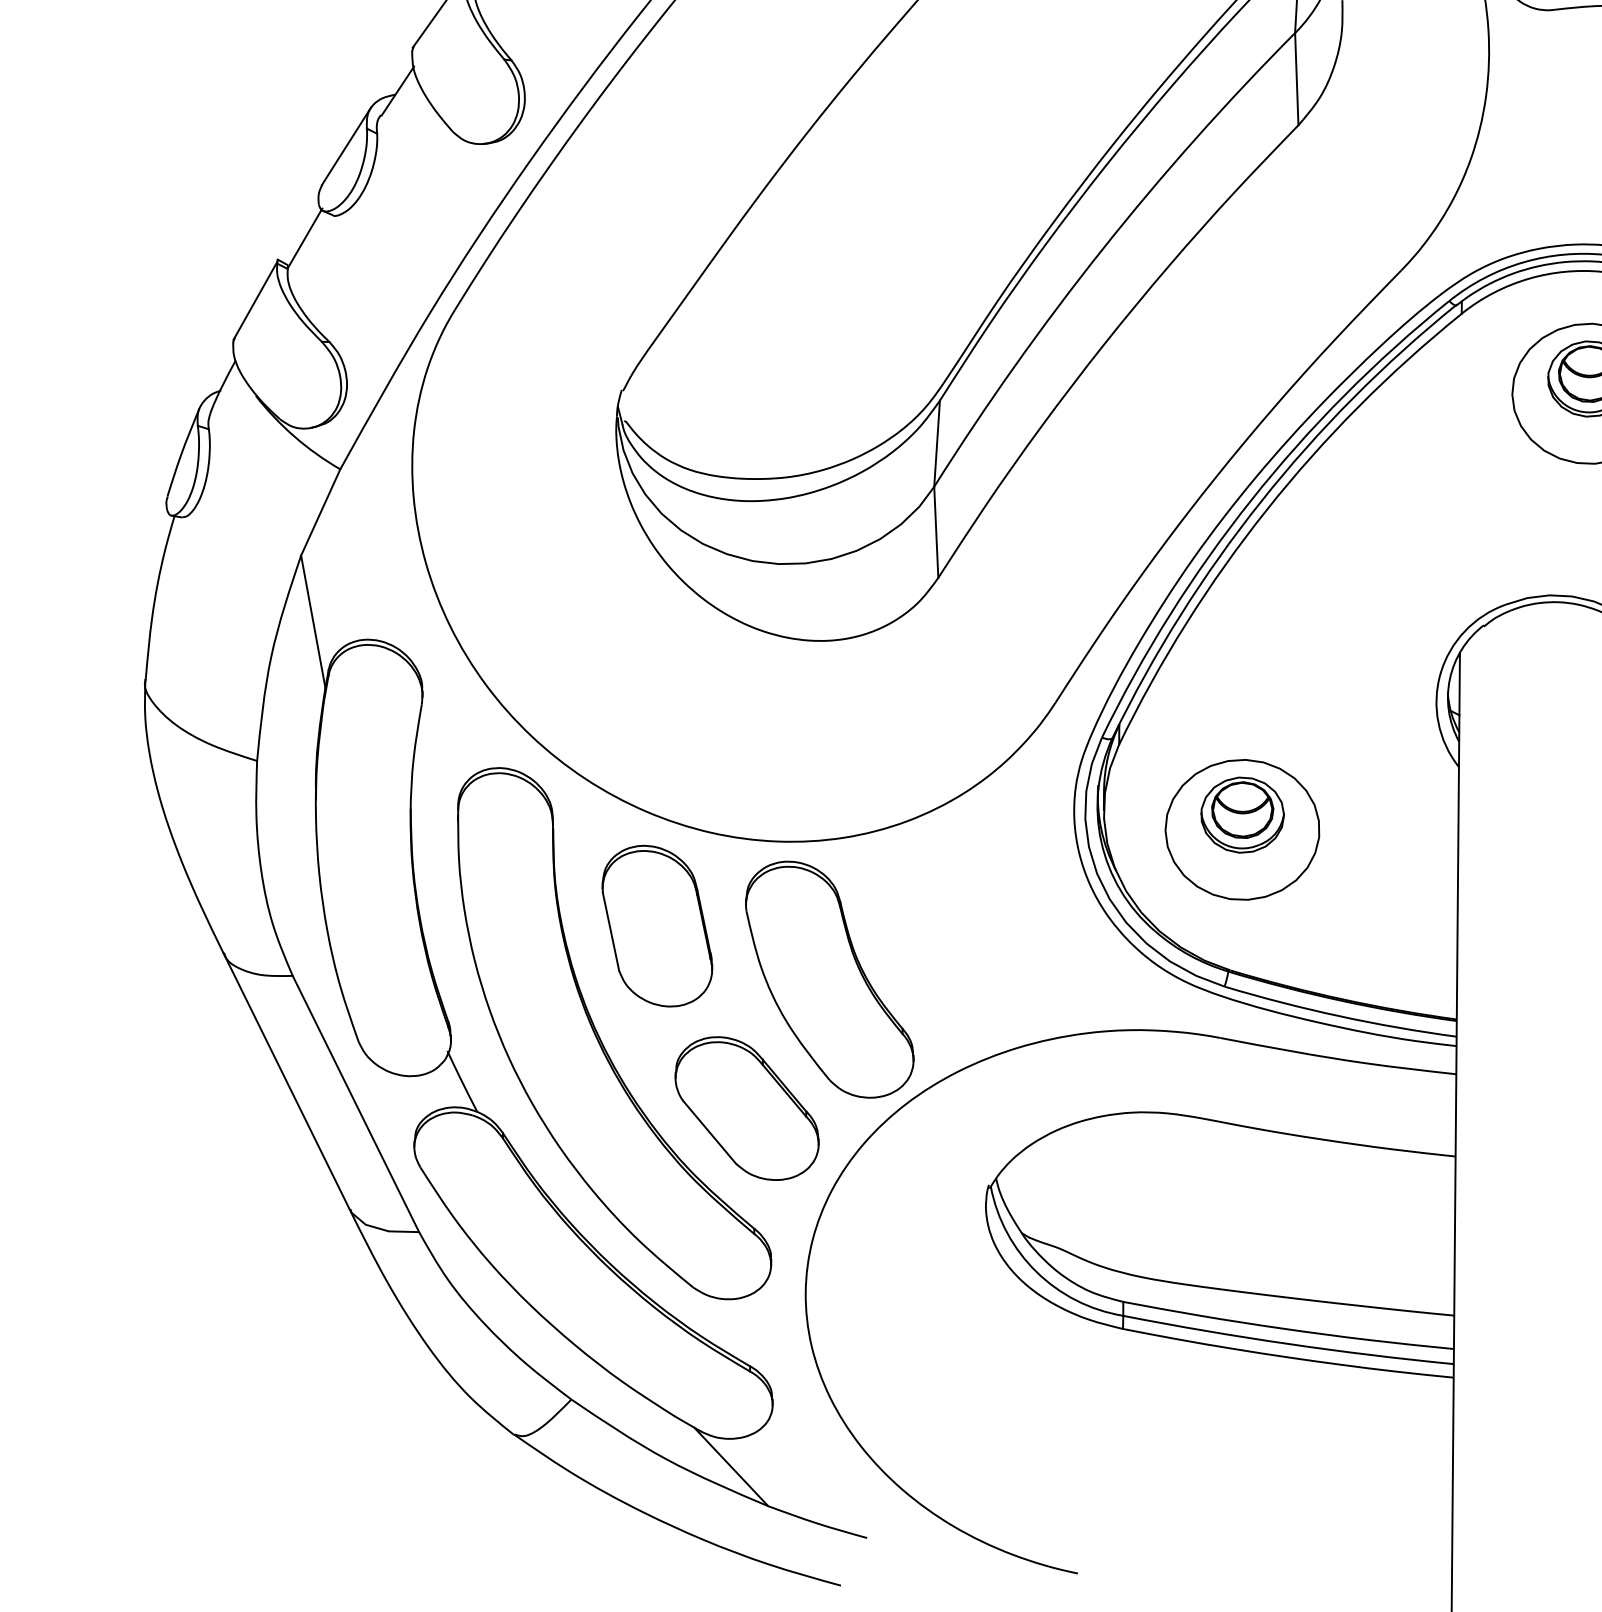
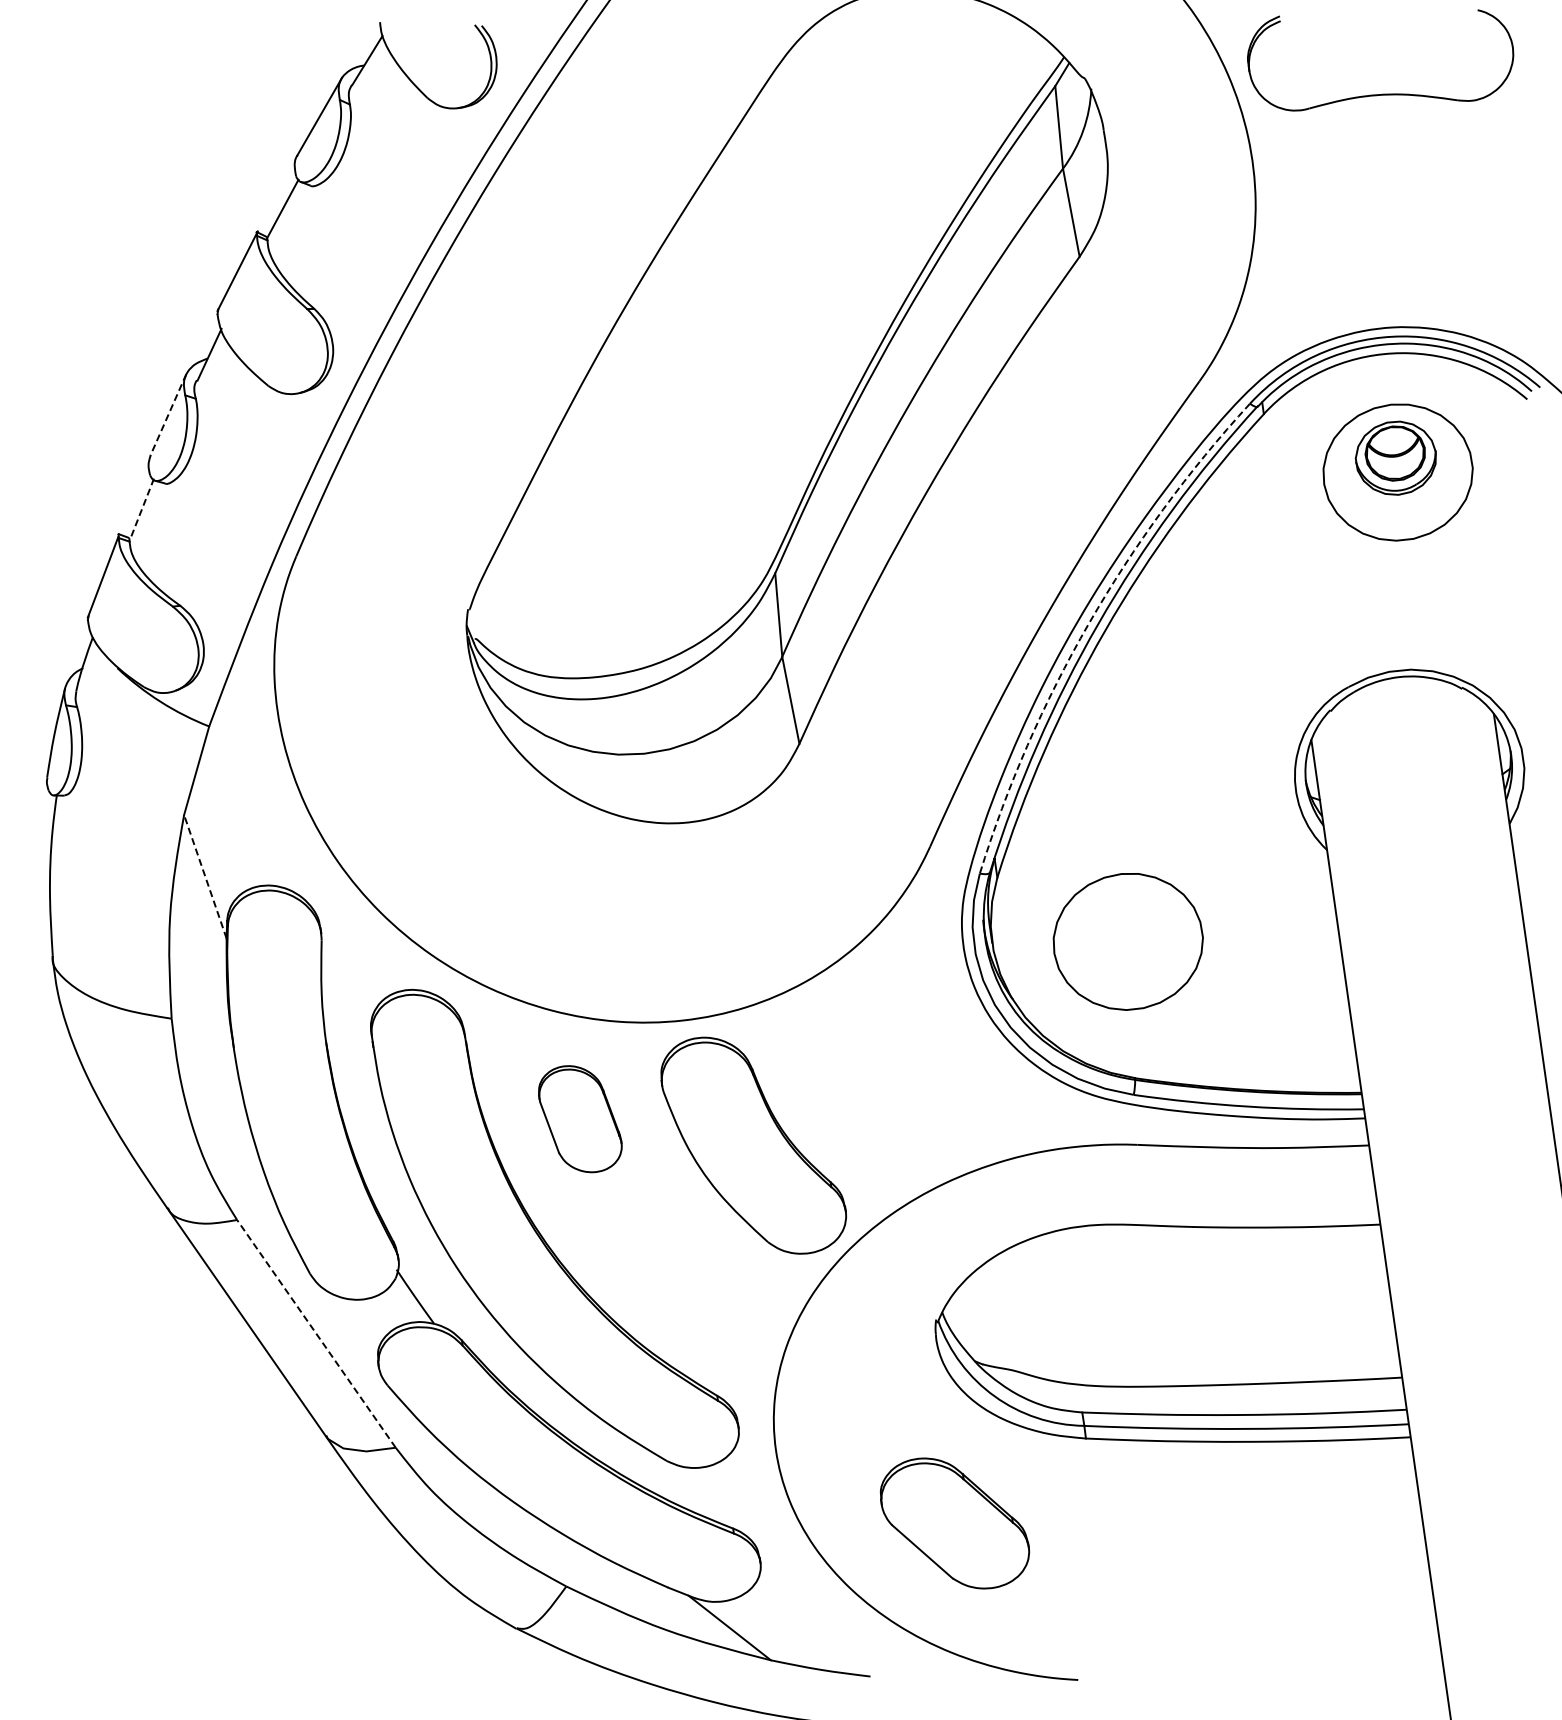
line: (346, 146) -> (168, 415), solid -> dashed
line: (305, 238) -> (142, 509), solid -> dashed
arc: (1251, 499) -> (1088, 623), solid -> dashed
line: (313, 621) -> (205, 876), solid -> dashed
part: (1241, 814) -> (1125, 927), removed
part: (657, 925) -> (580, 1118), size x0.7
line: (356, 1103) -> (316, 1333), solid -> dashed
part: (747, 1108) -> (955, 1523), moved

